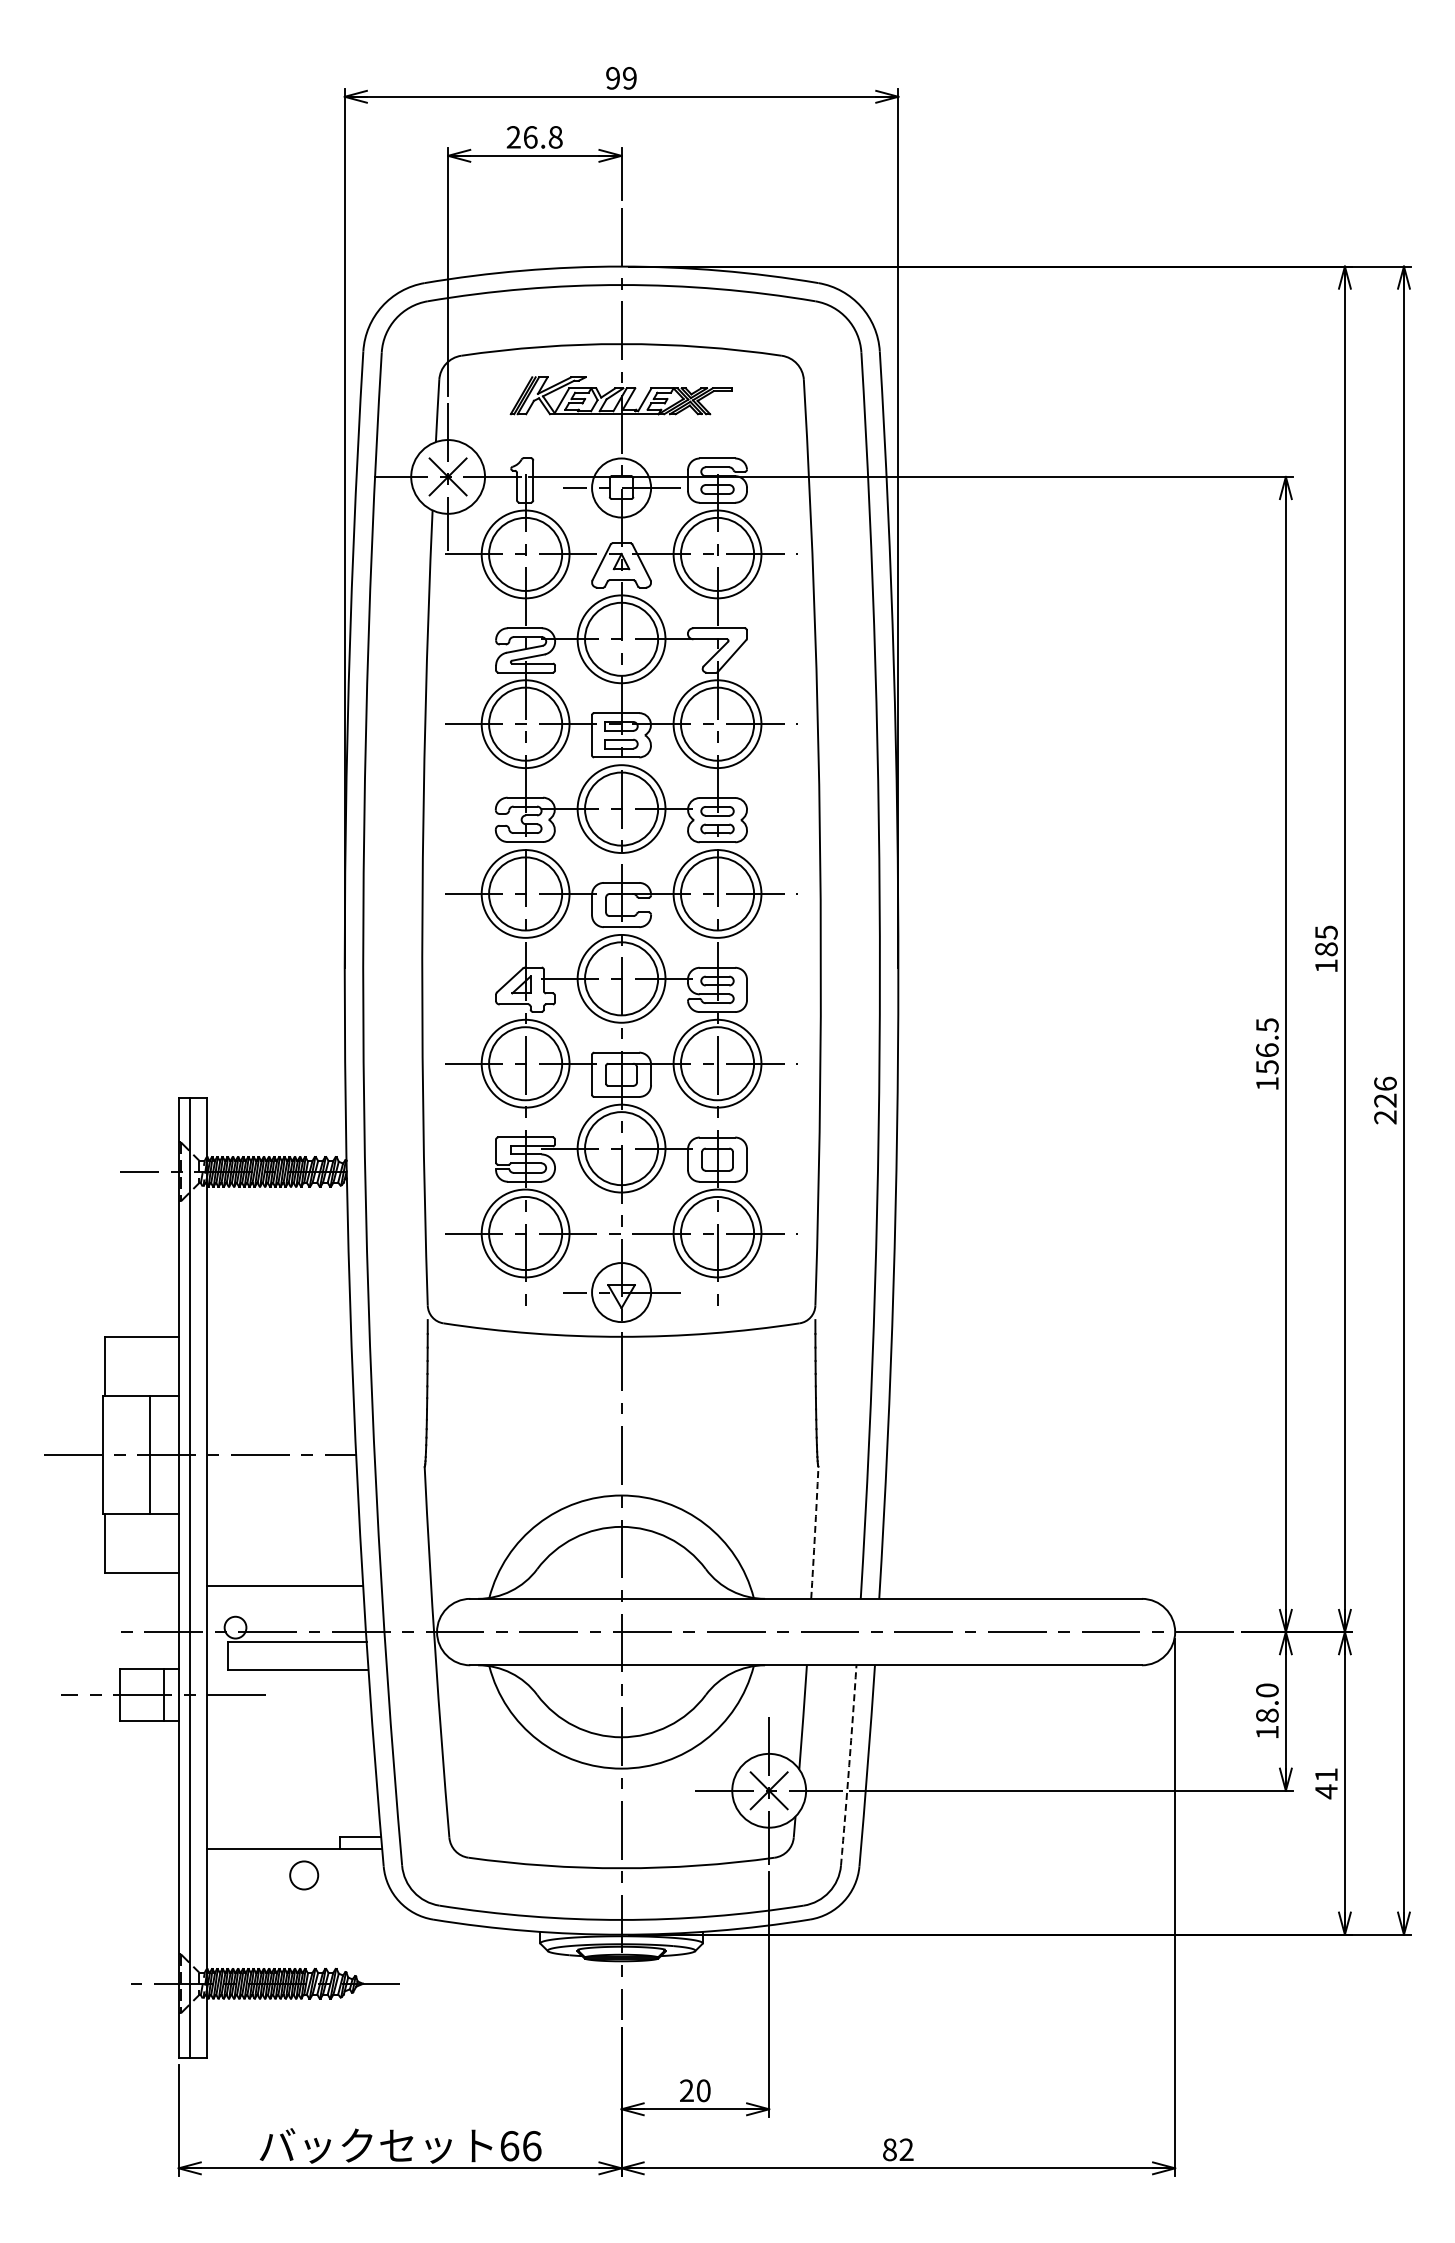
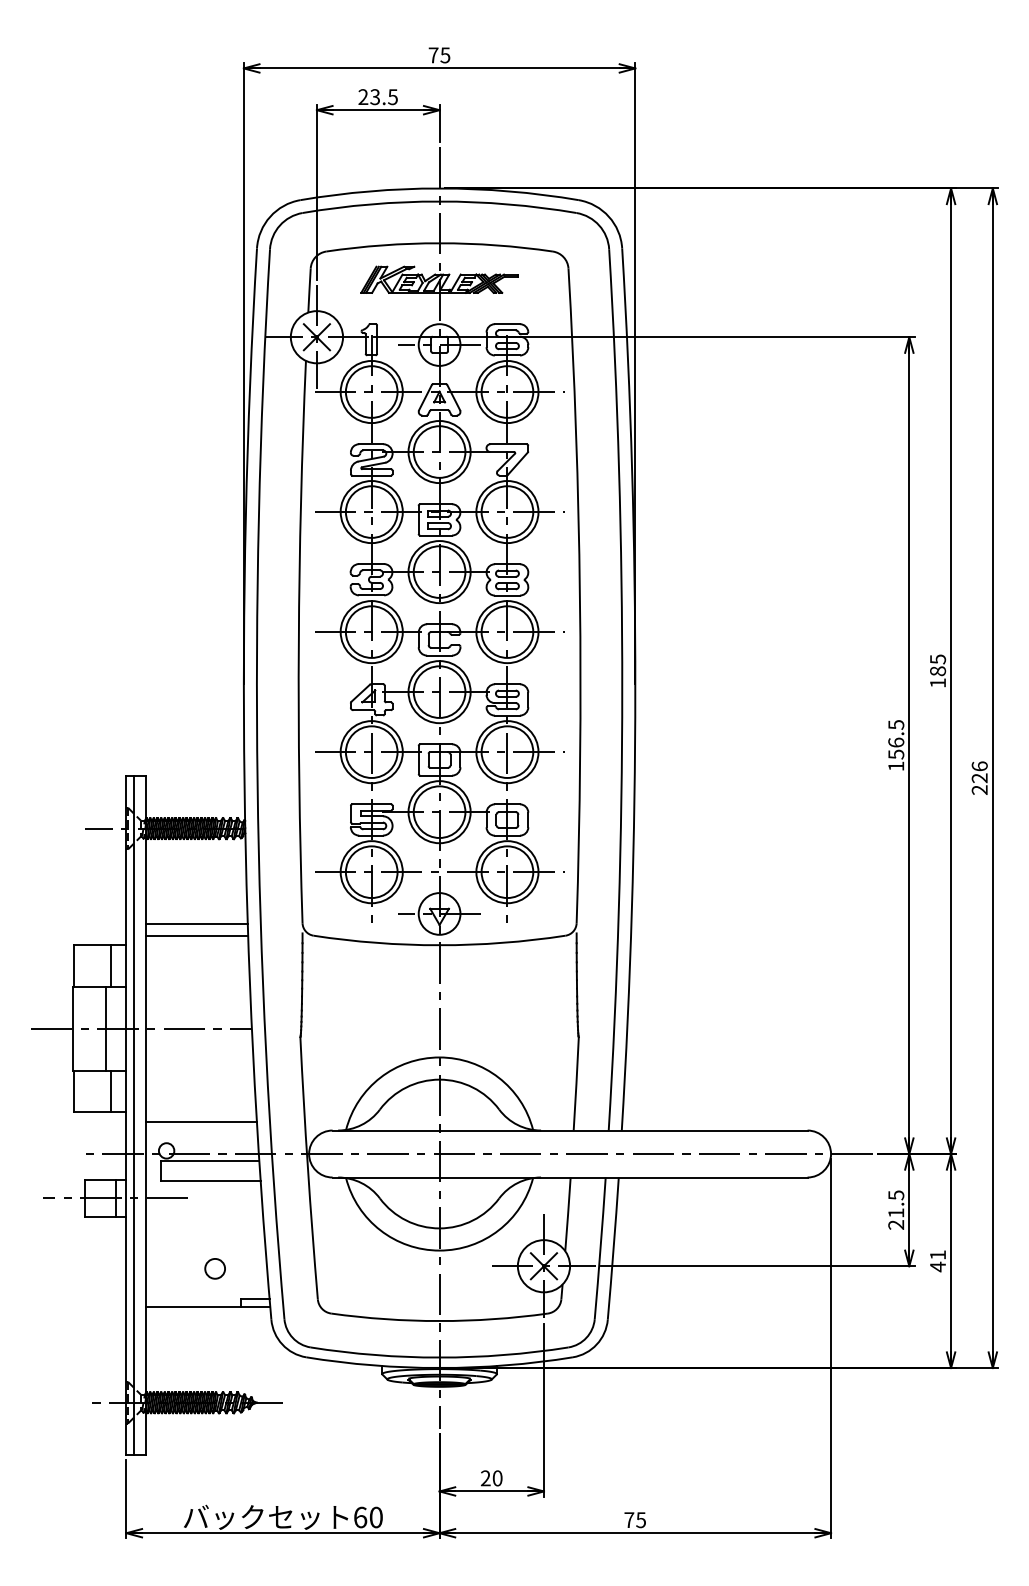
text: (621, 78) -> (439, 55), 99 -> 75
text: (542, 137) -> (383, 97), 26.8 -> 23.5
line: (278, 1306) -> (197, 923), added
line: (278, 1323) -> (197, 935), added
line: (156, 1365) -> (110, 965), added
arc: (815, 1532) -> (576, 1083), dashed -> solid
line: (156, 1543) -> (110, 1091), added
text: (1267, 1711) -> (896, 1210), 18.0 -> 21.5
arc: (849, 1765) -> (600, 1248), dashed -> solid
circle: (304, 1875) -> (215, 1268), moved
text: (532, 2146) -> (376, 1517), 66 -> 60
text: (898, 2149) -> (635, 1519), 82 -> 75

